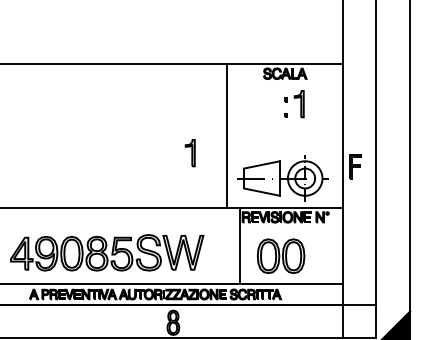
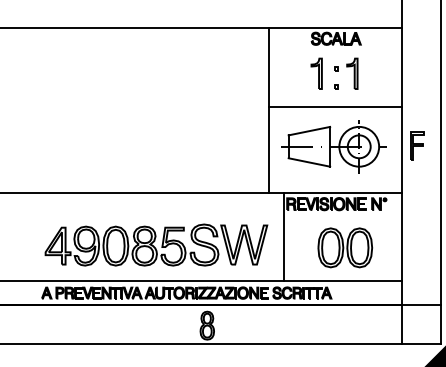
line: (284, 132) -> (335, 106), added
part: (189, 153) -> (315, 74), moved
part: (282, 178) -> (333, 146), moved
part: (107, 252) -> (156, 244), moved
part: (280, 256) -> (344, 248), moved

